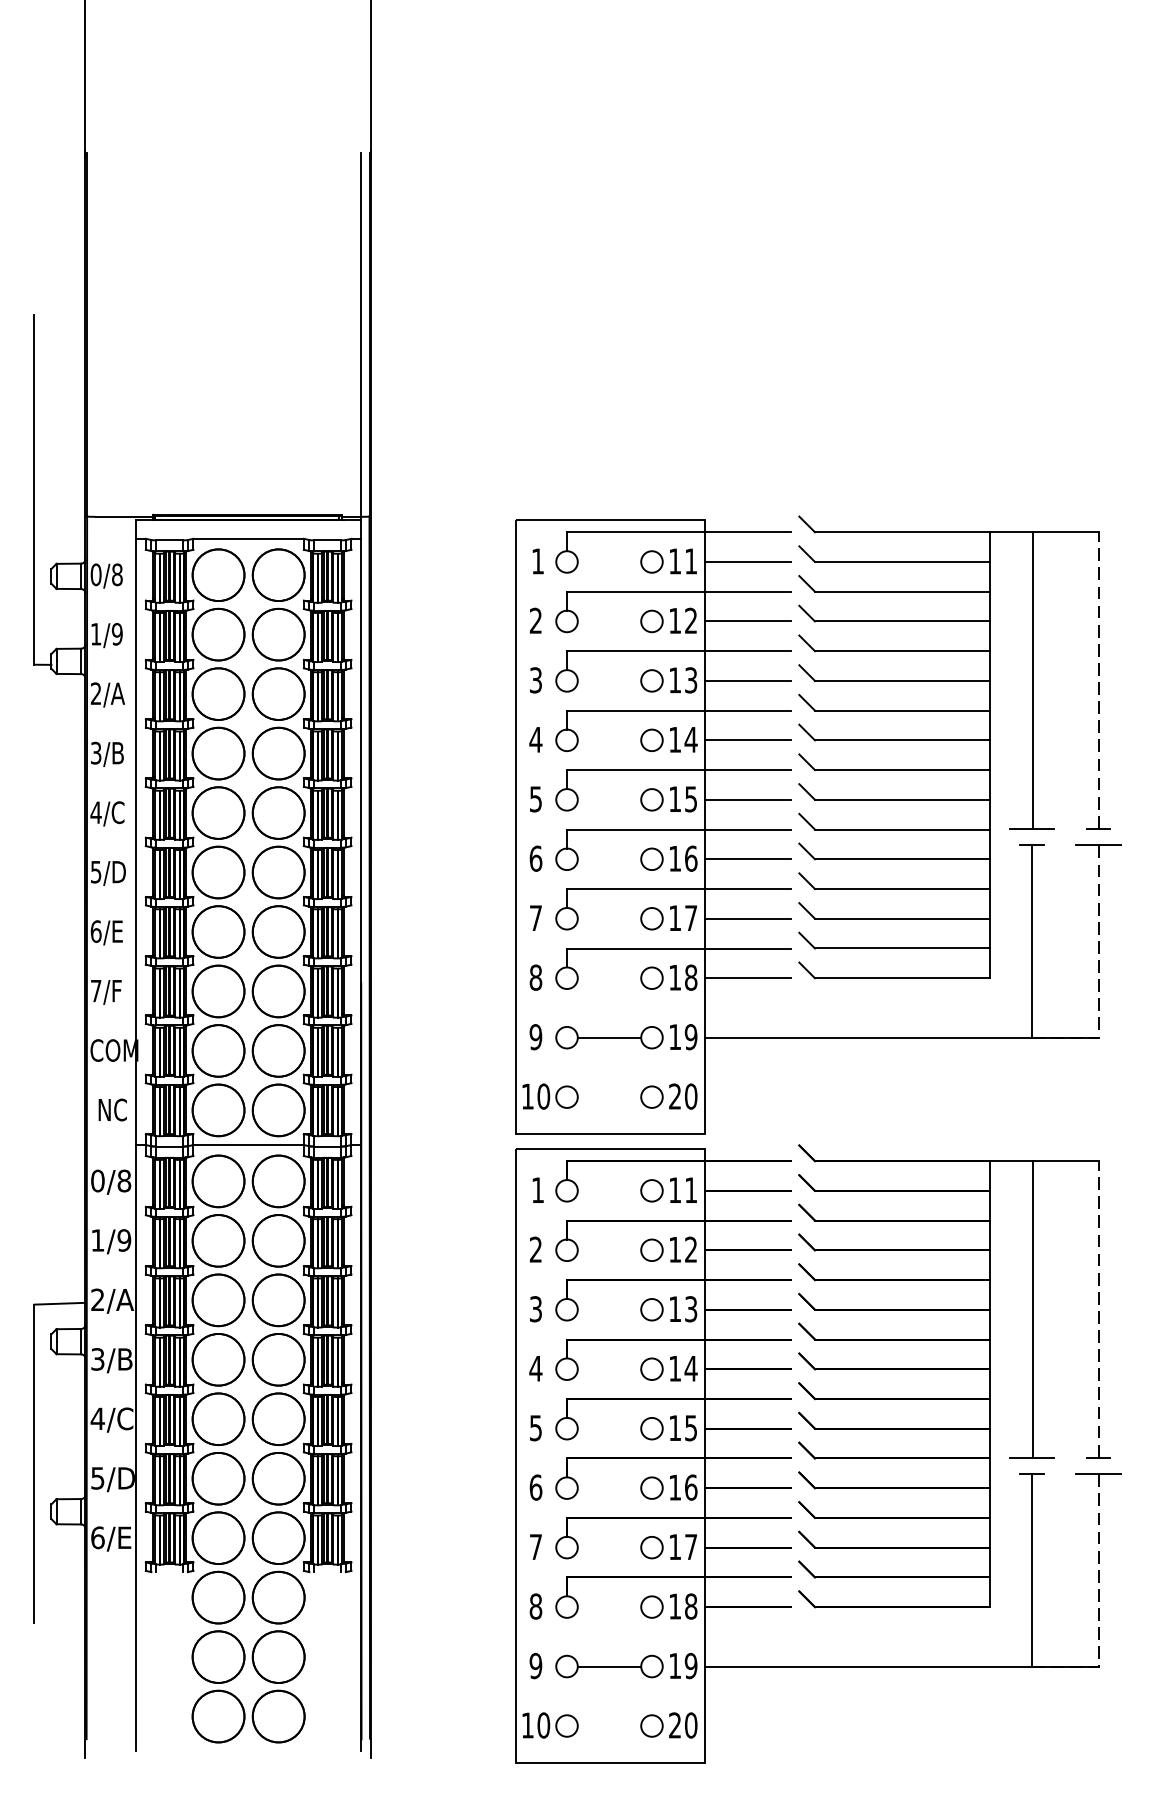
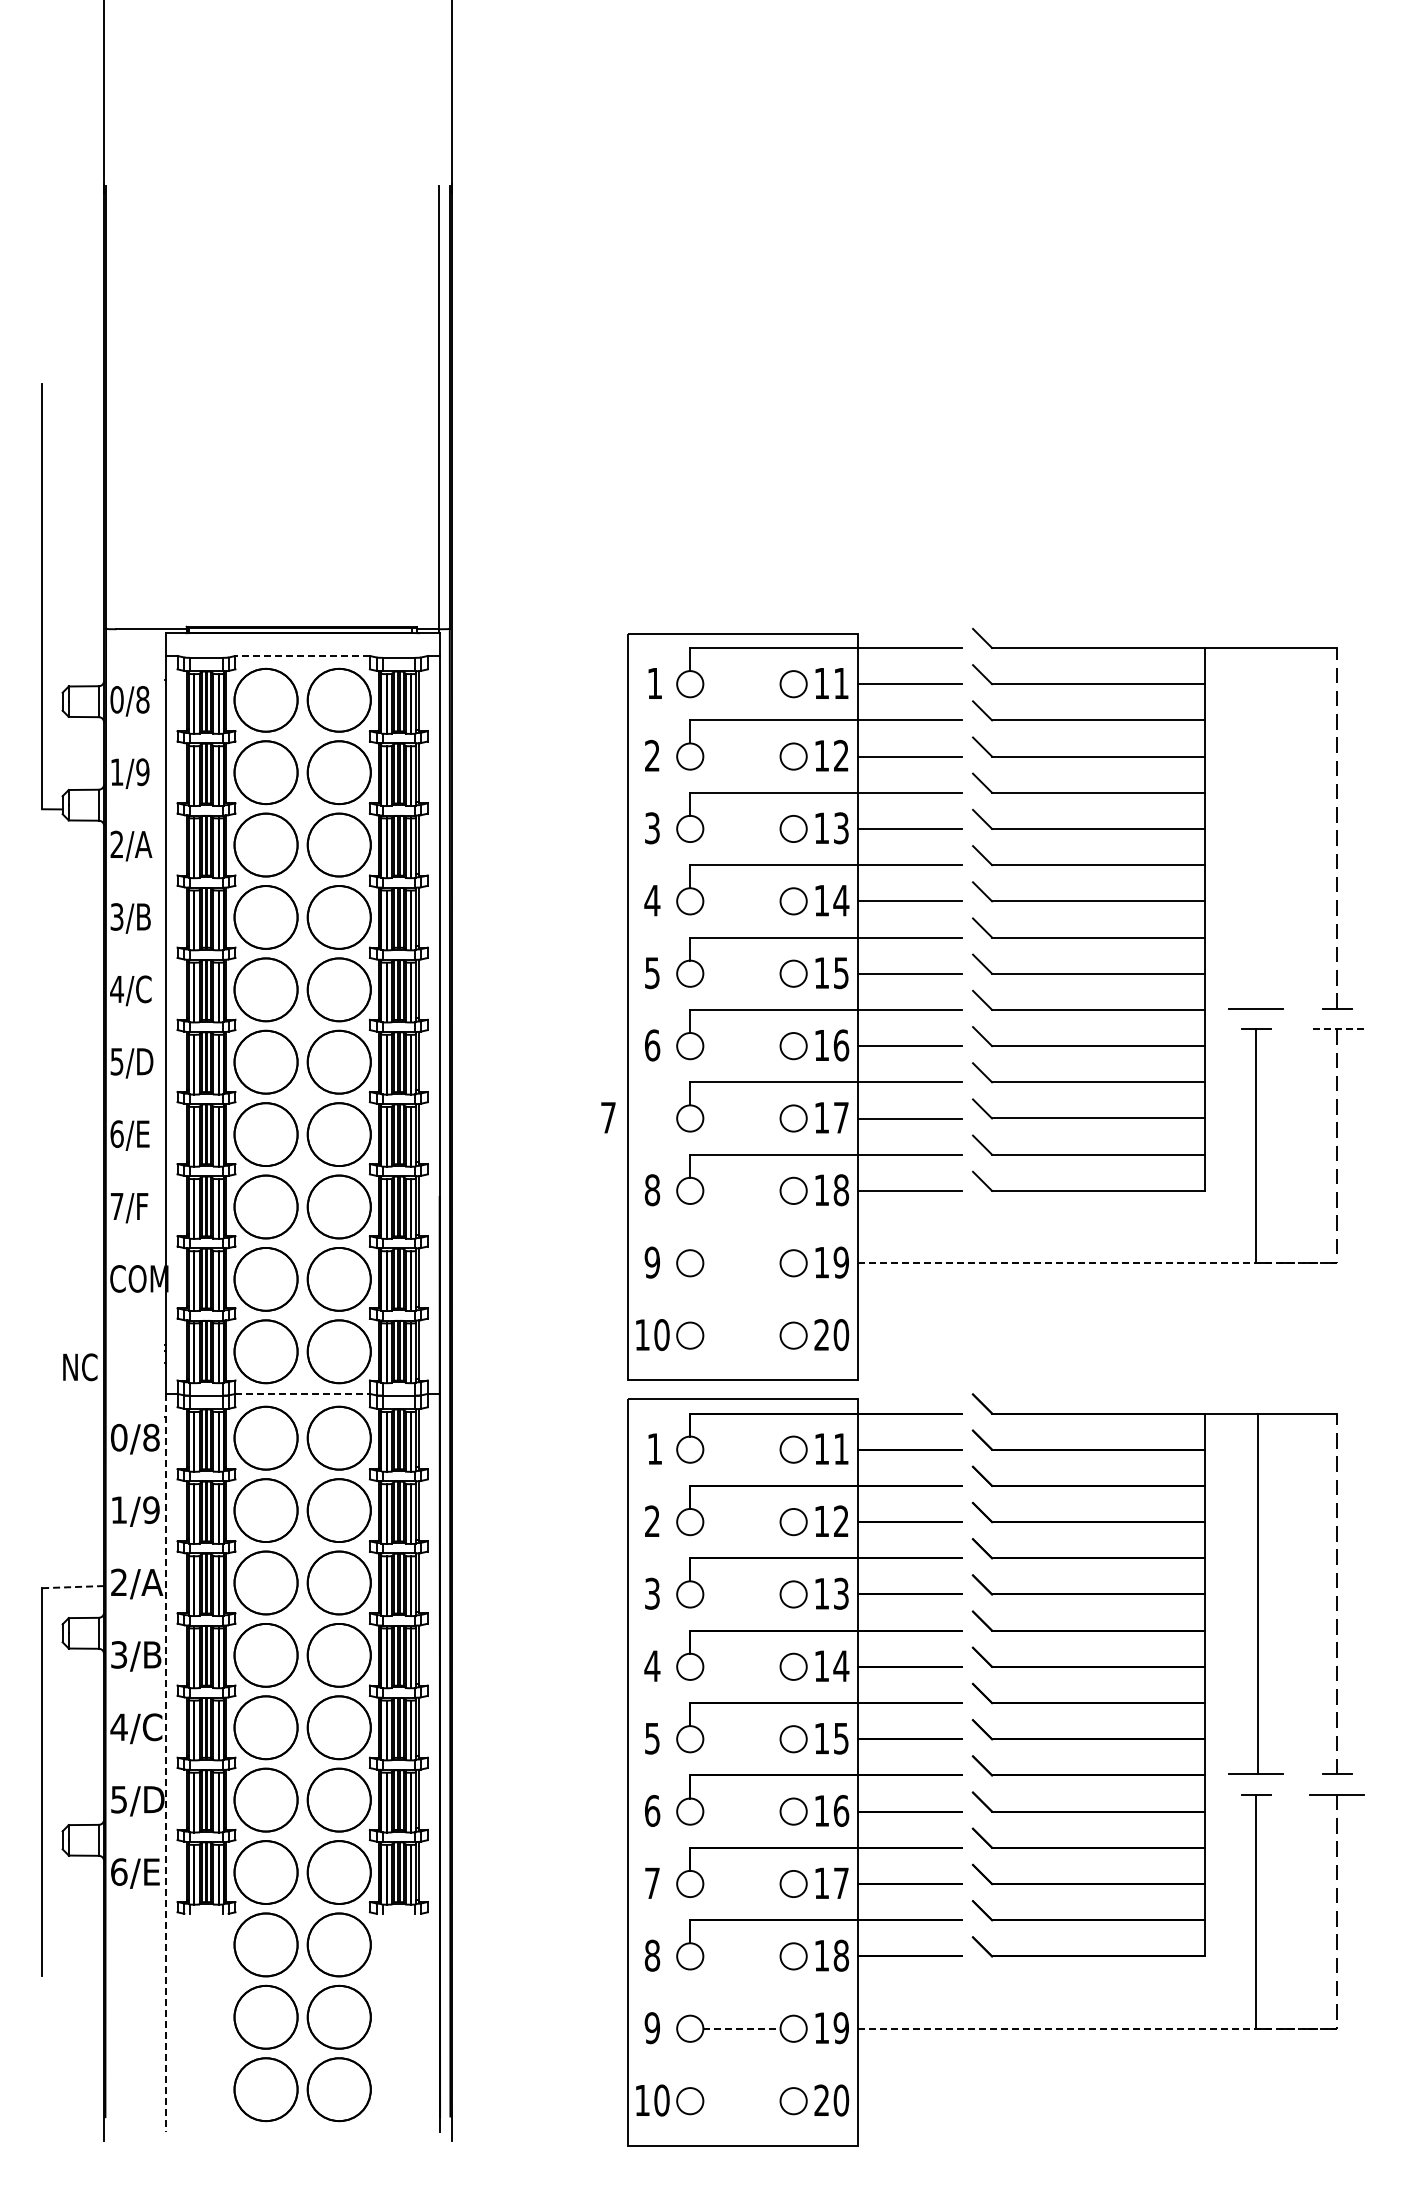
line: (248, 538) -> (302, 655), solid -> dashed
line: (1033, 679) -> (1257, 827), removed
line: (1098, 845) -> (1337, 1029), solid -> dashed
text: (536, 917) -> (608, 1117), moved
line: (609, 1037) -> (741, 1263), removed
line: (901, 1037) -> (1097, 1263), solid -> dashed
text: (112, 1110) -> (80, 1367), moved
line: (249, 1144) -> (303, 1393), solid -> dashed
line: (59, 1304) -> (72, 1587), solid -> dashed
line: (135, 1447) -> (165, 1762), solid -> dashed
line: (609, 1666) -> (741, 2028), solid -> dashed
line: (901, 1666) -> (1097, 2028), solid -> dashed

